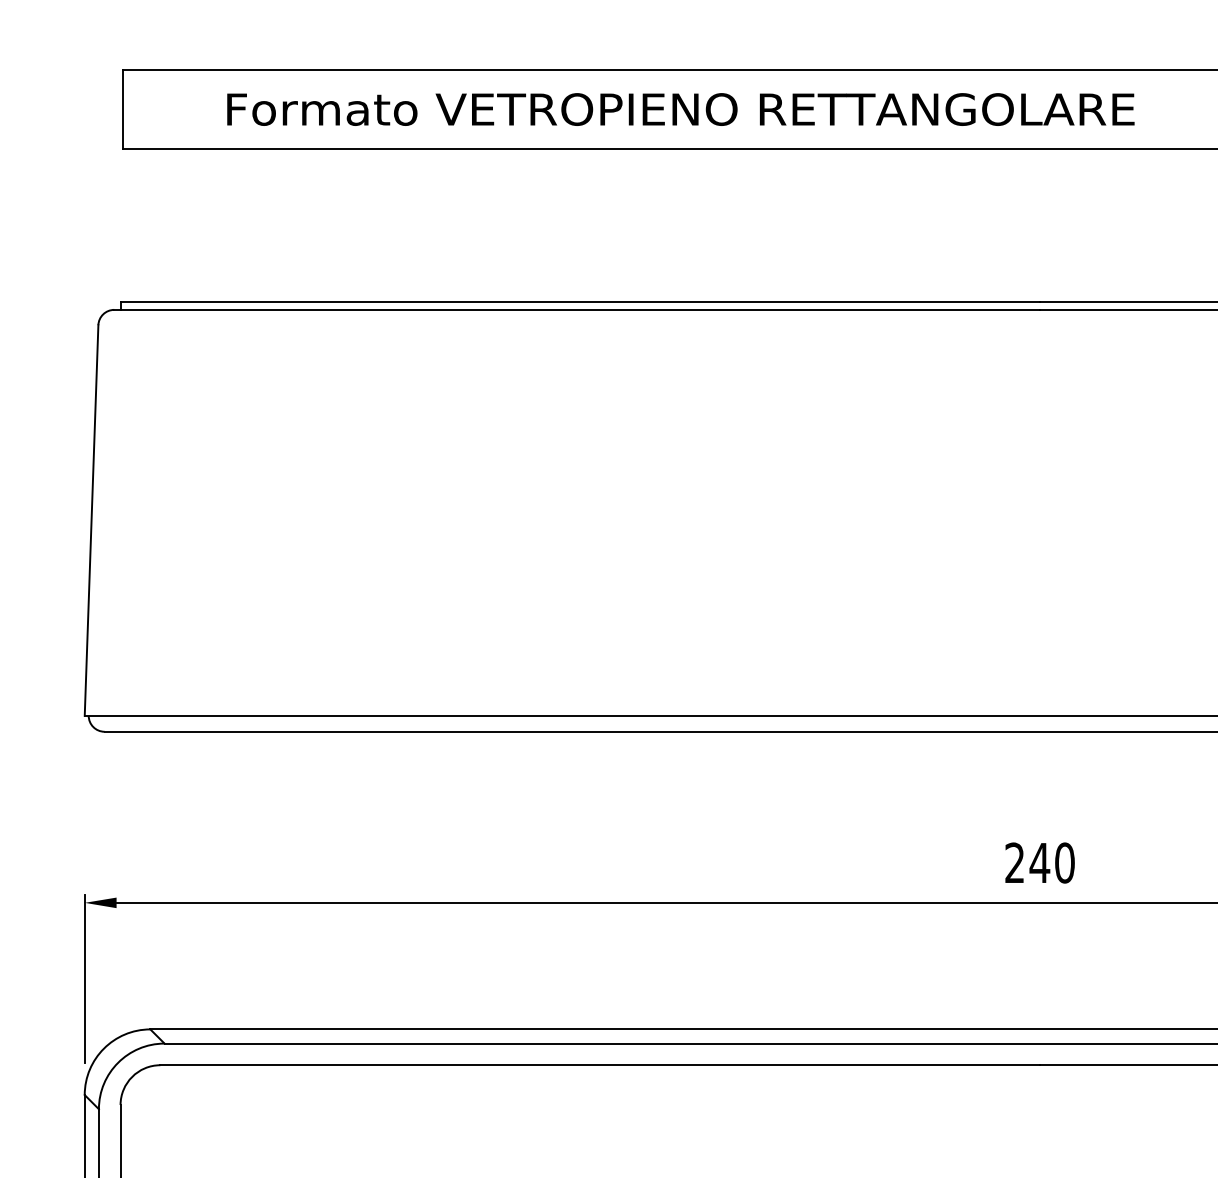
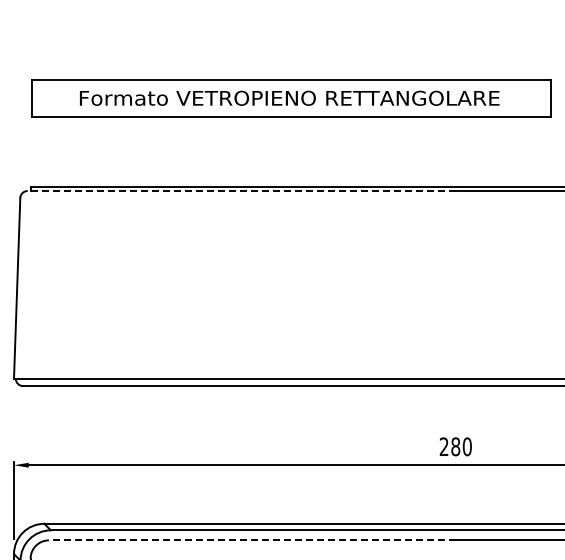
line: (576, 310) -> (241, 191), solid -> dashed
text: (1039, 862) -> (455, 446), 240 -> 280
line: (598, 1065) -> (251, 540), solid -> dashed

